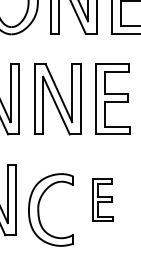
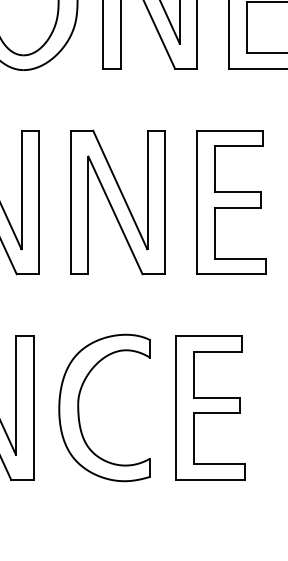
part: (102, 199) -> (209, 406), size x1.67
part: (39, 209) -> (80, 406), moved

